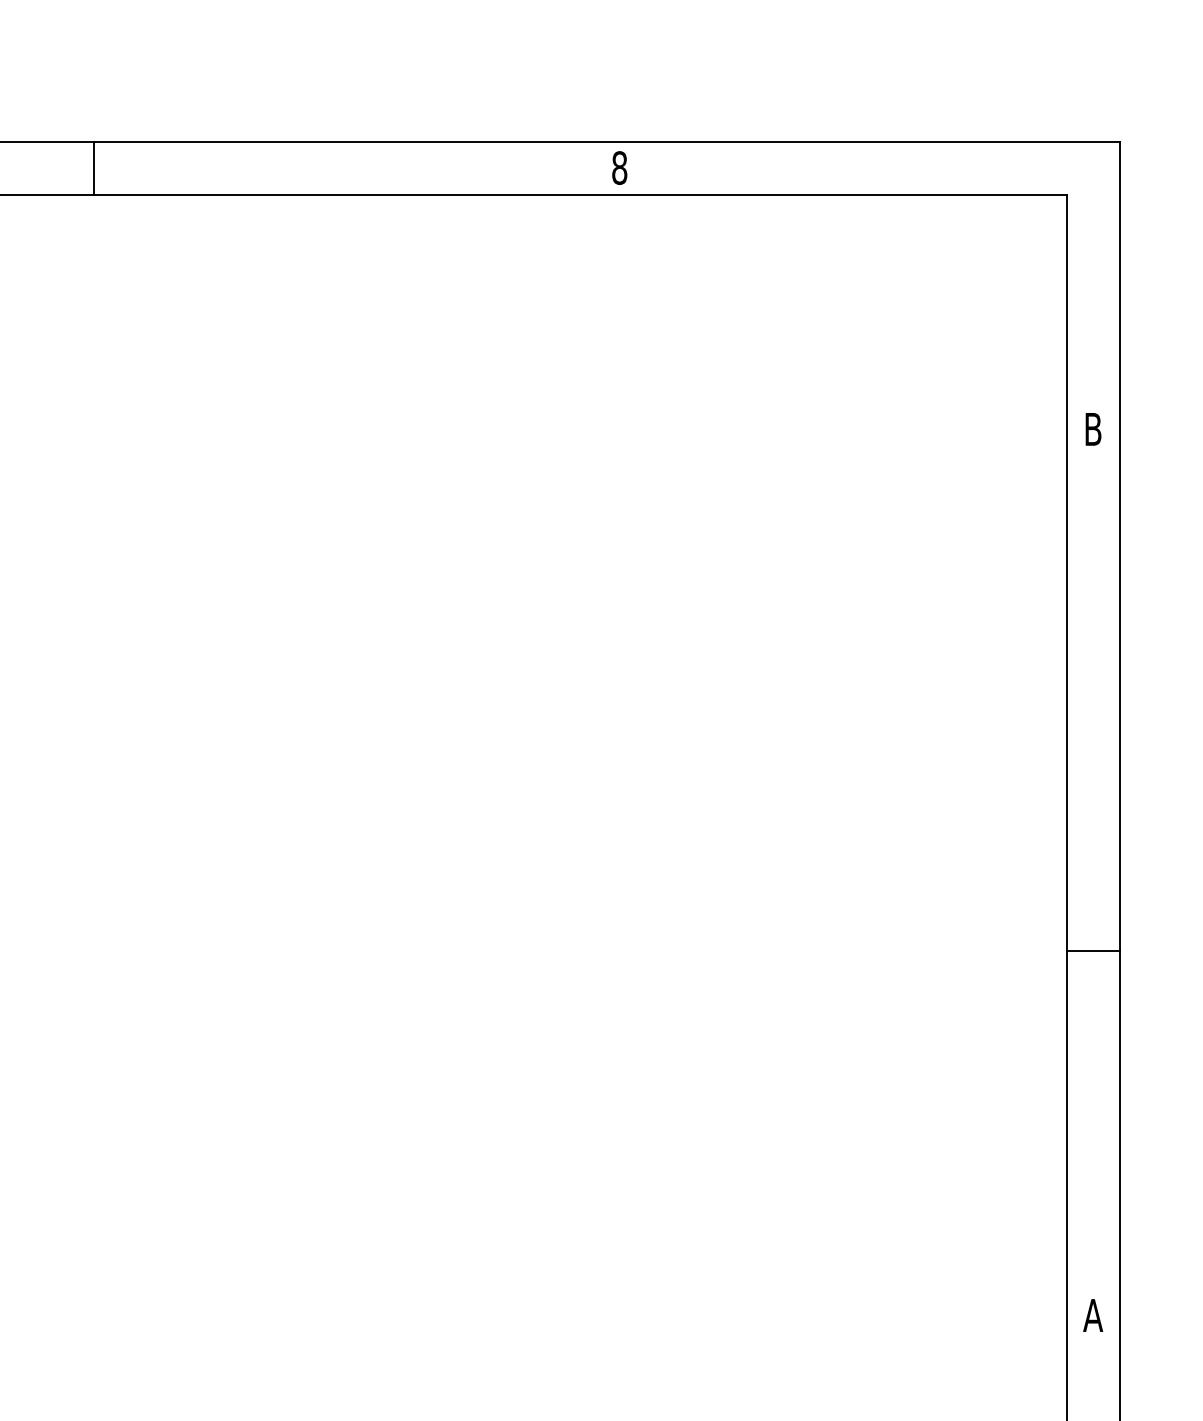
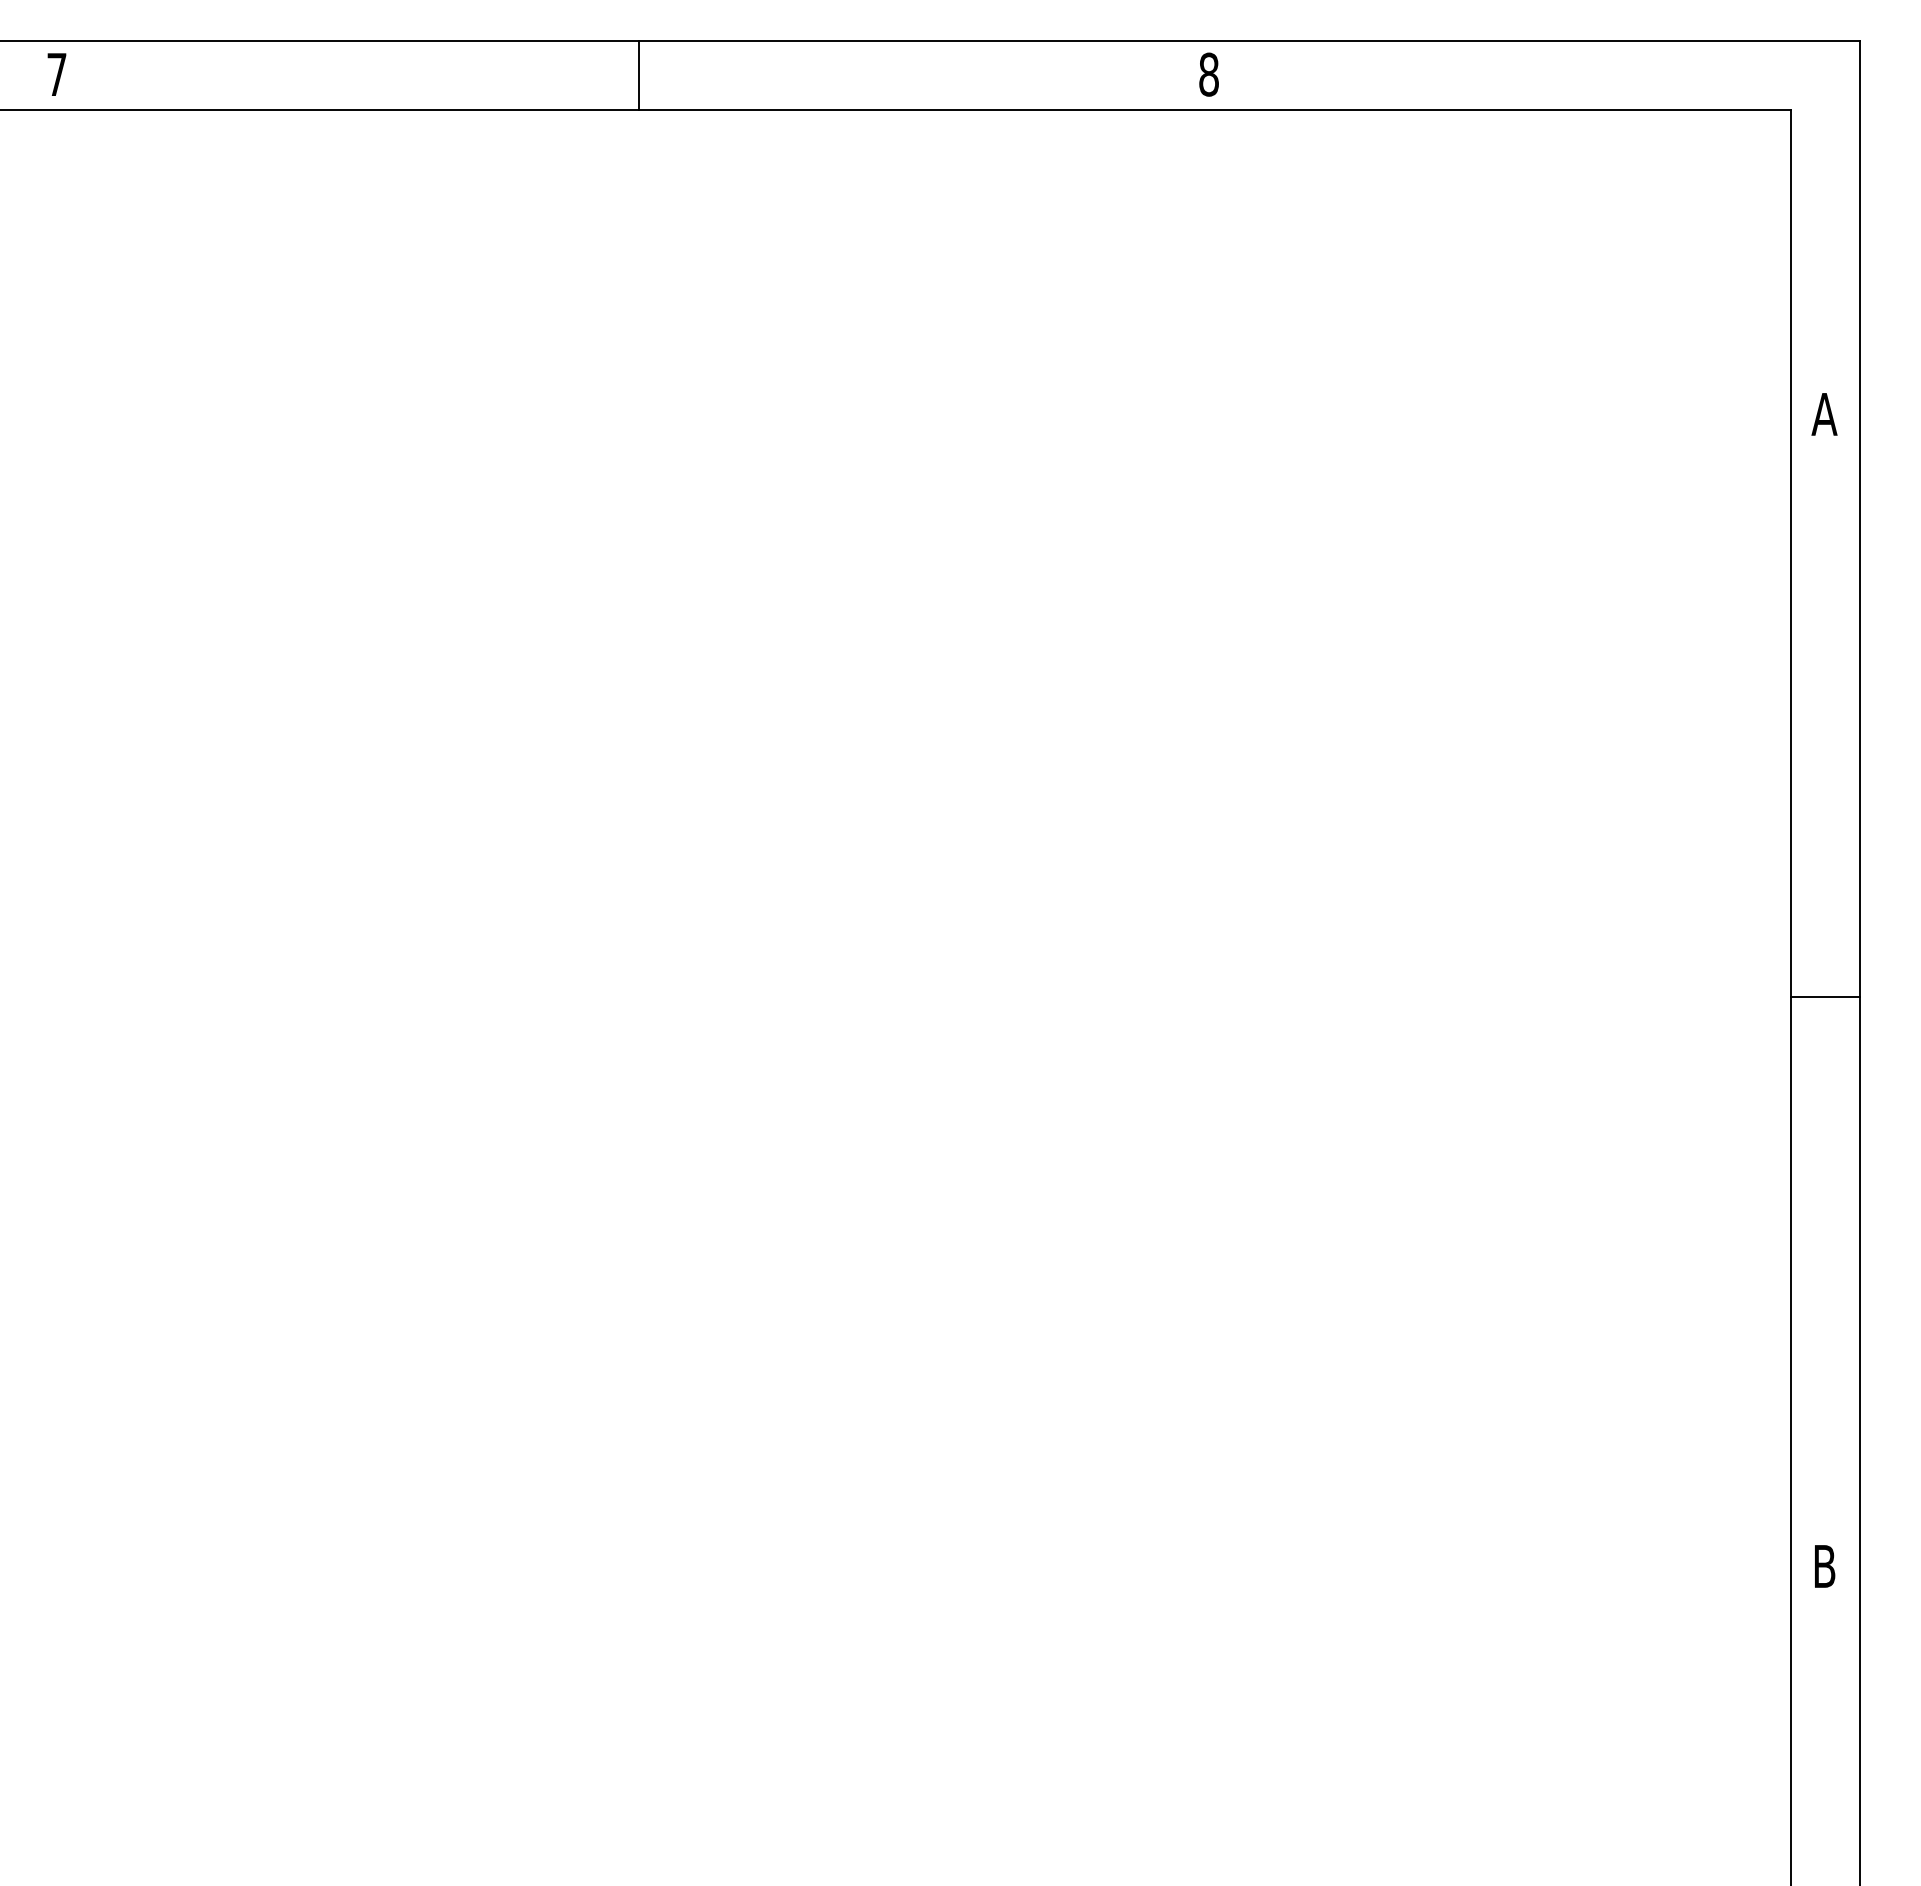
line: (93, 167) -> (638, 74), moved
text: (1093, 429) -> (1824, 414), B -> A
line: (1093, 950) -> (1824, 997), moved
text: (1093, 1315) -> (1824, 1566), A -> B

